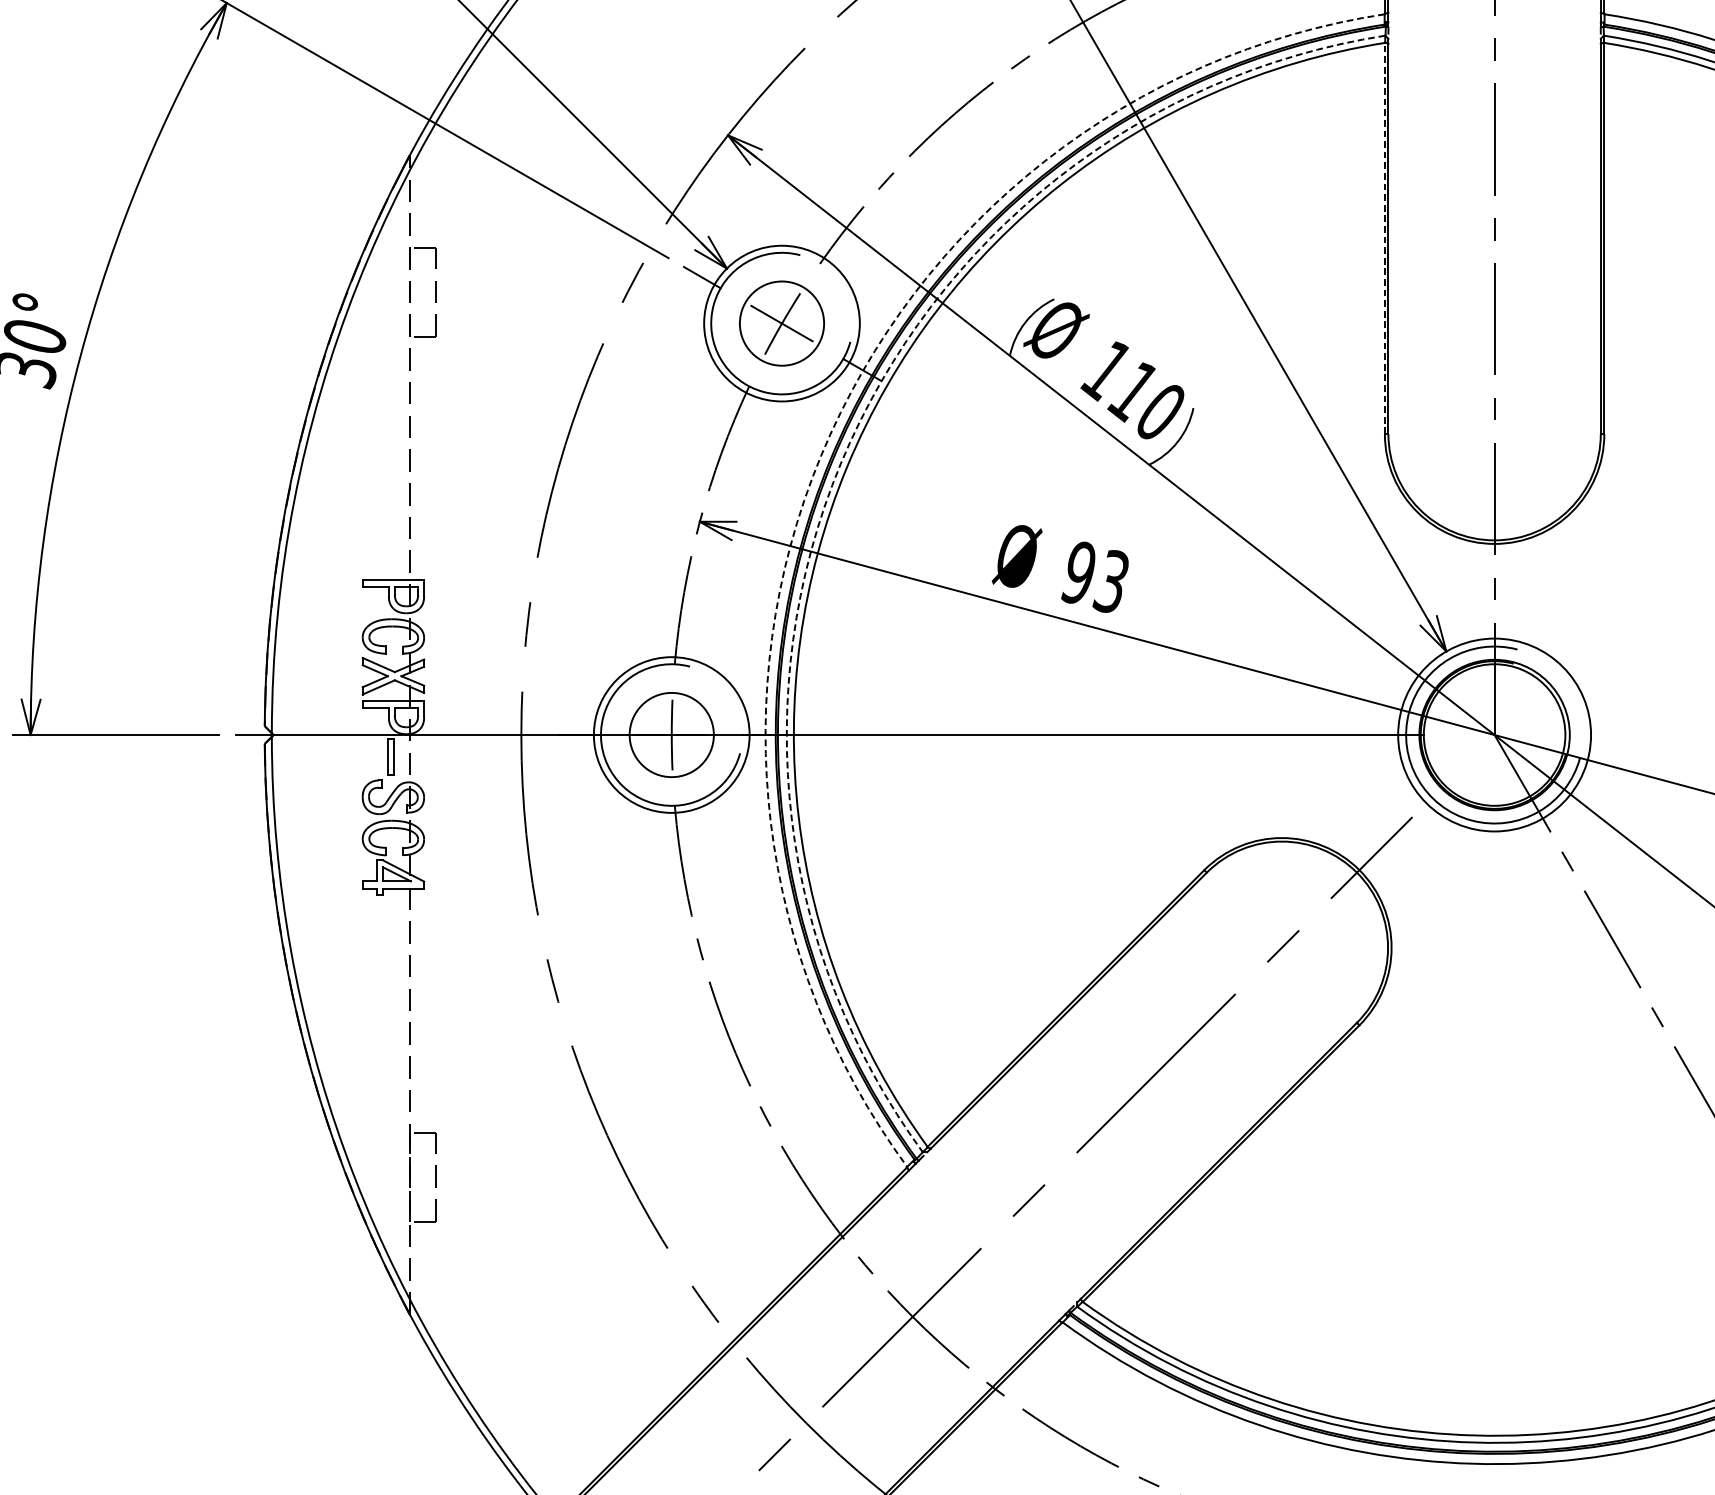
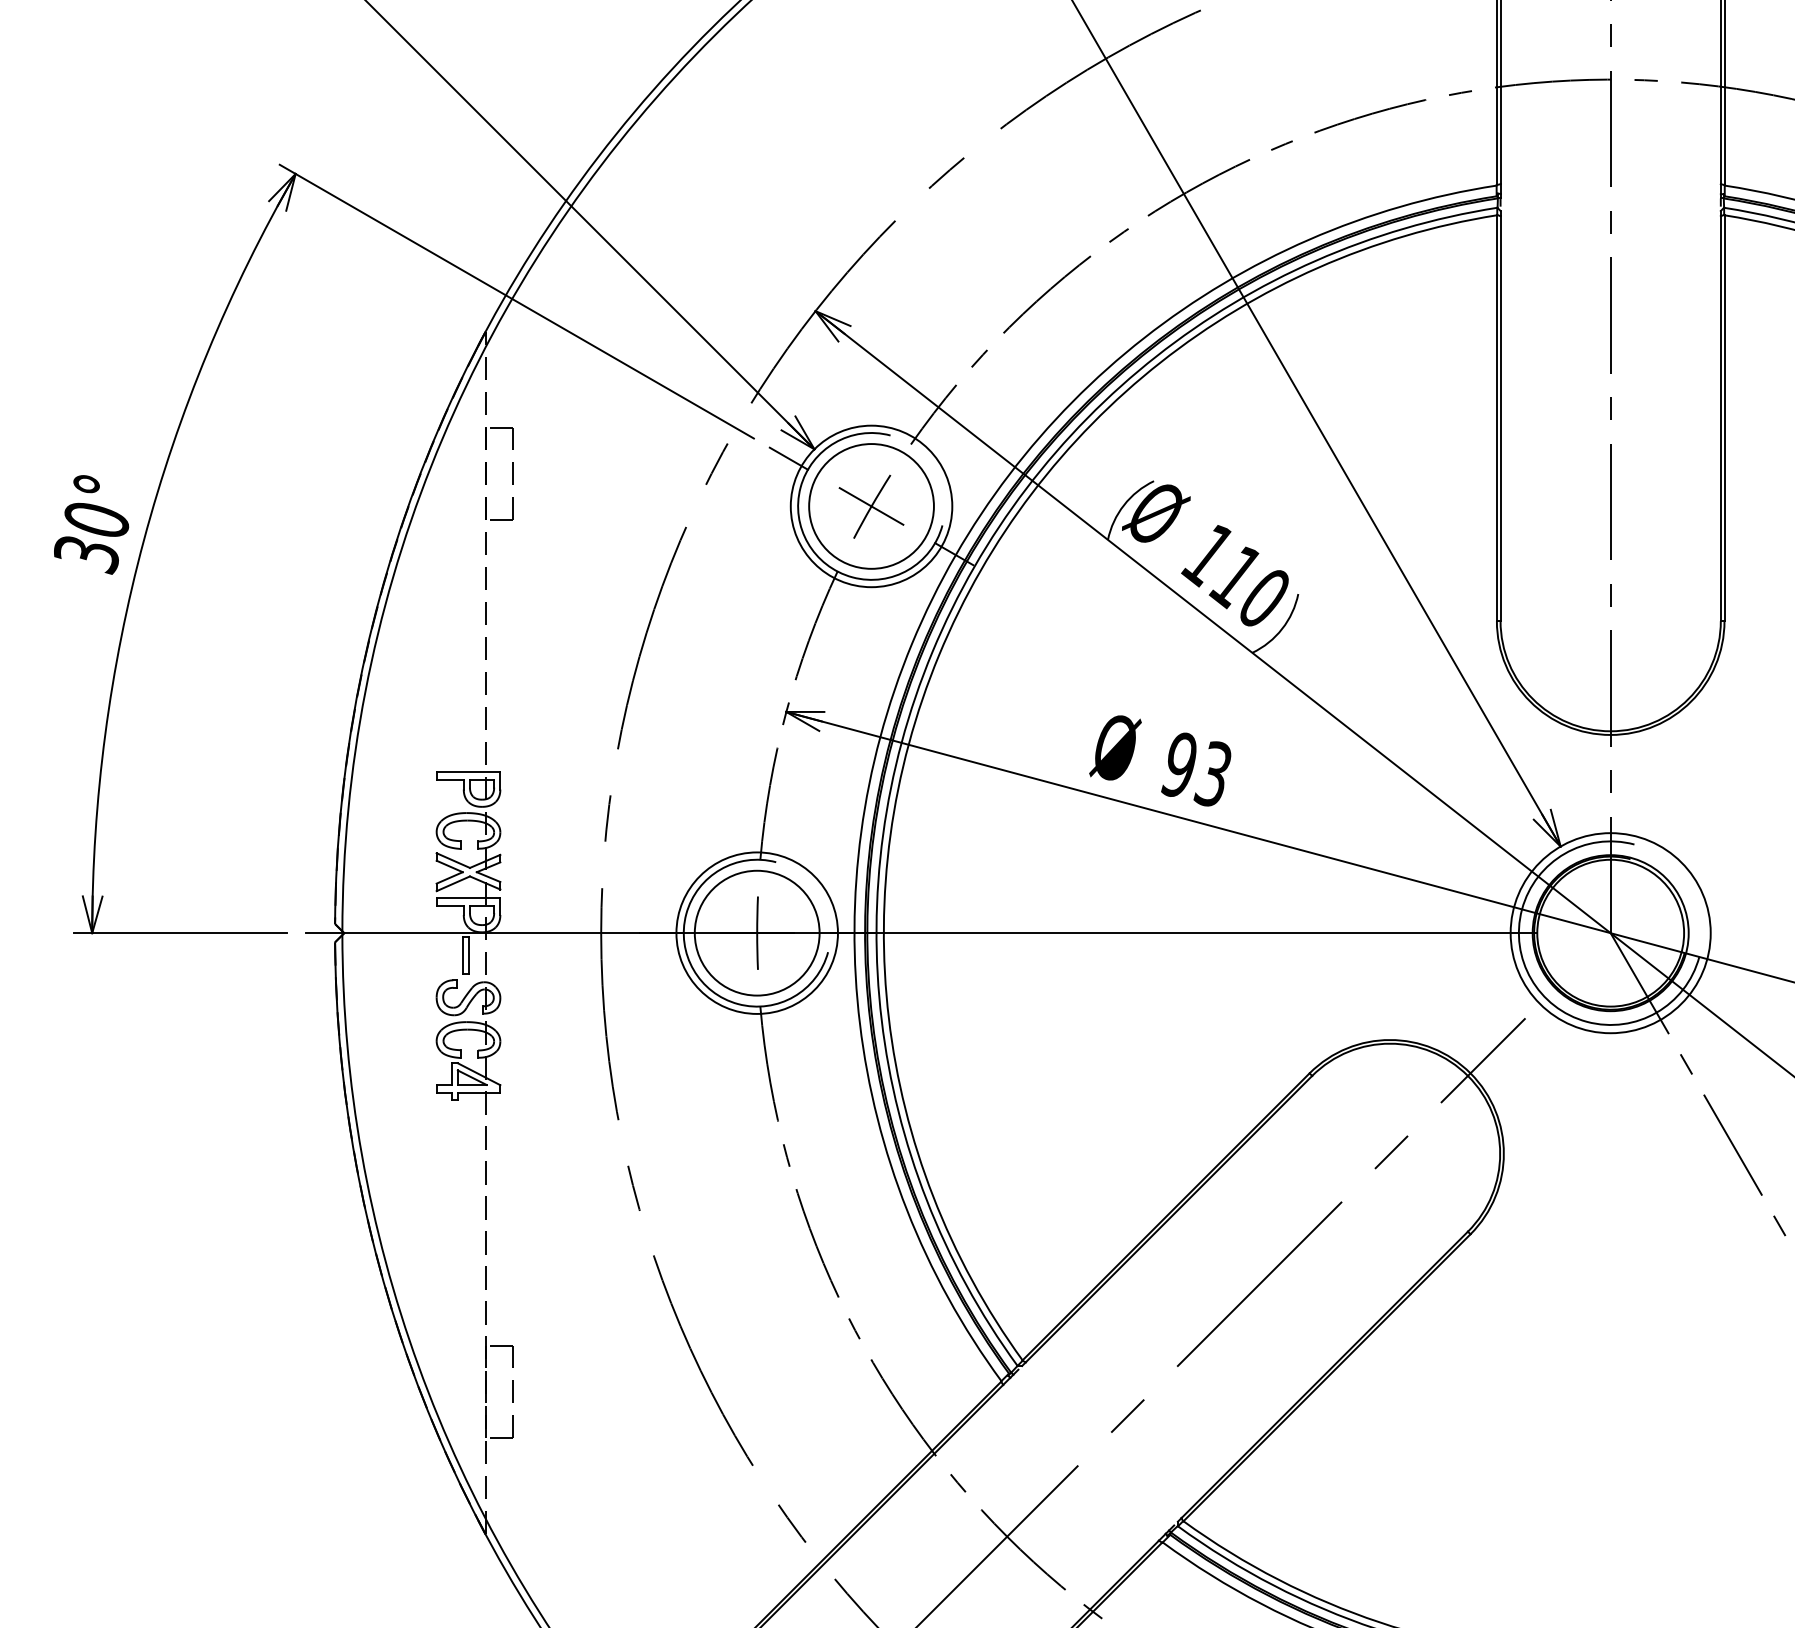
line: (1384, 238) -> (1496, 418), dashed -> solid
circle: (781, 323) -> (871, 506), size x1.43
arc: (821, 455) -> (912, 643), dashed -> solid
arc: (840, 464) -> (932, 652), dashed -> solid
circle: (671, 734) -> (756, 932), size x1.43

